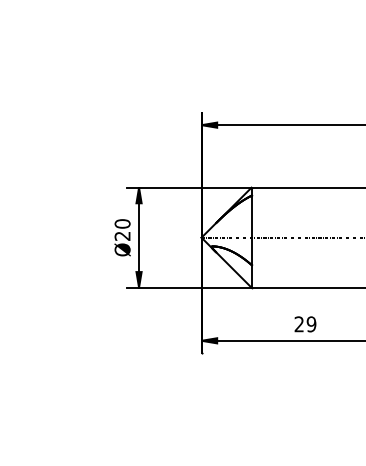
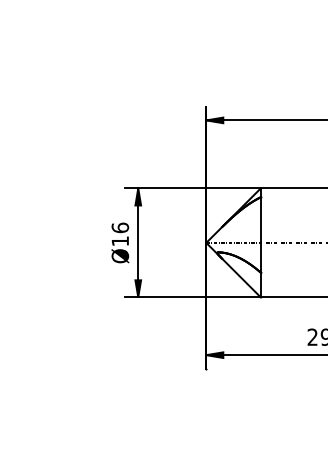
text: (122, 229) -> (120, 233), Ø20 -> Ø16

